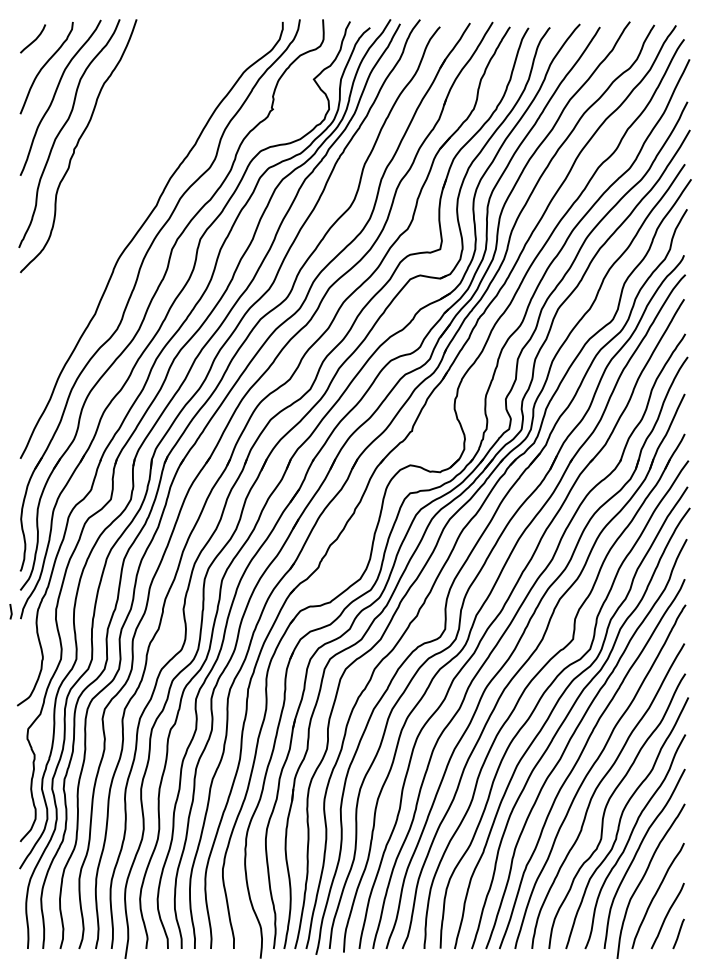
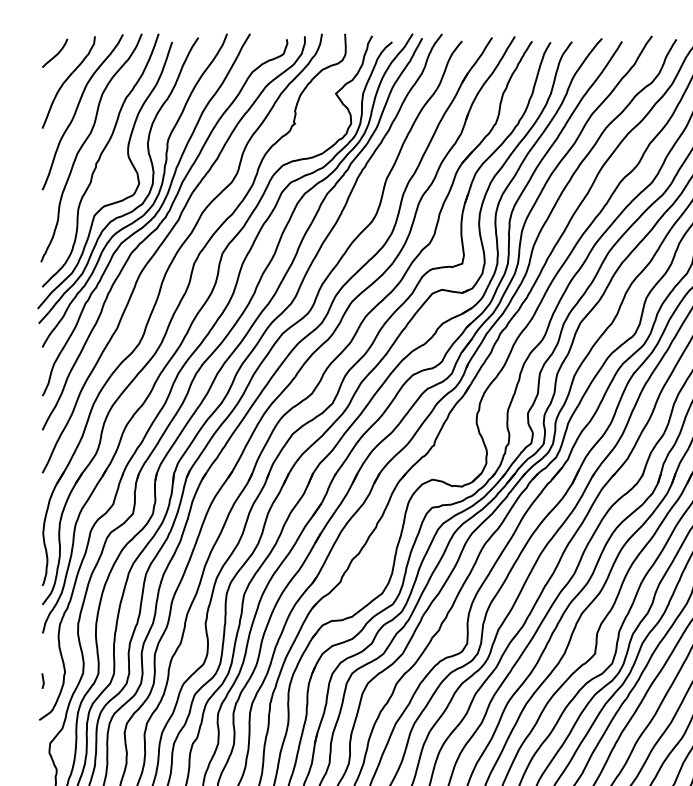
part: (140, 217) -> (162, 231), added
line: (10, 611) -> (42, 680), moved

